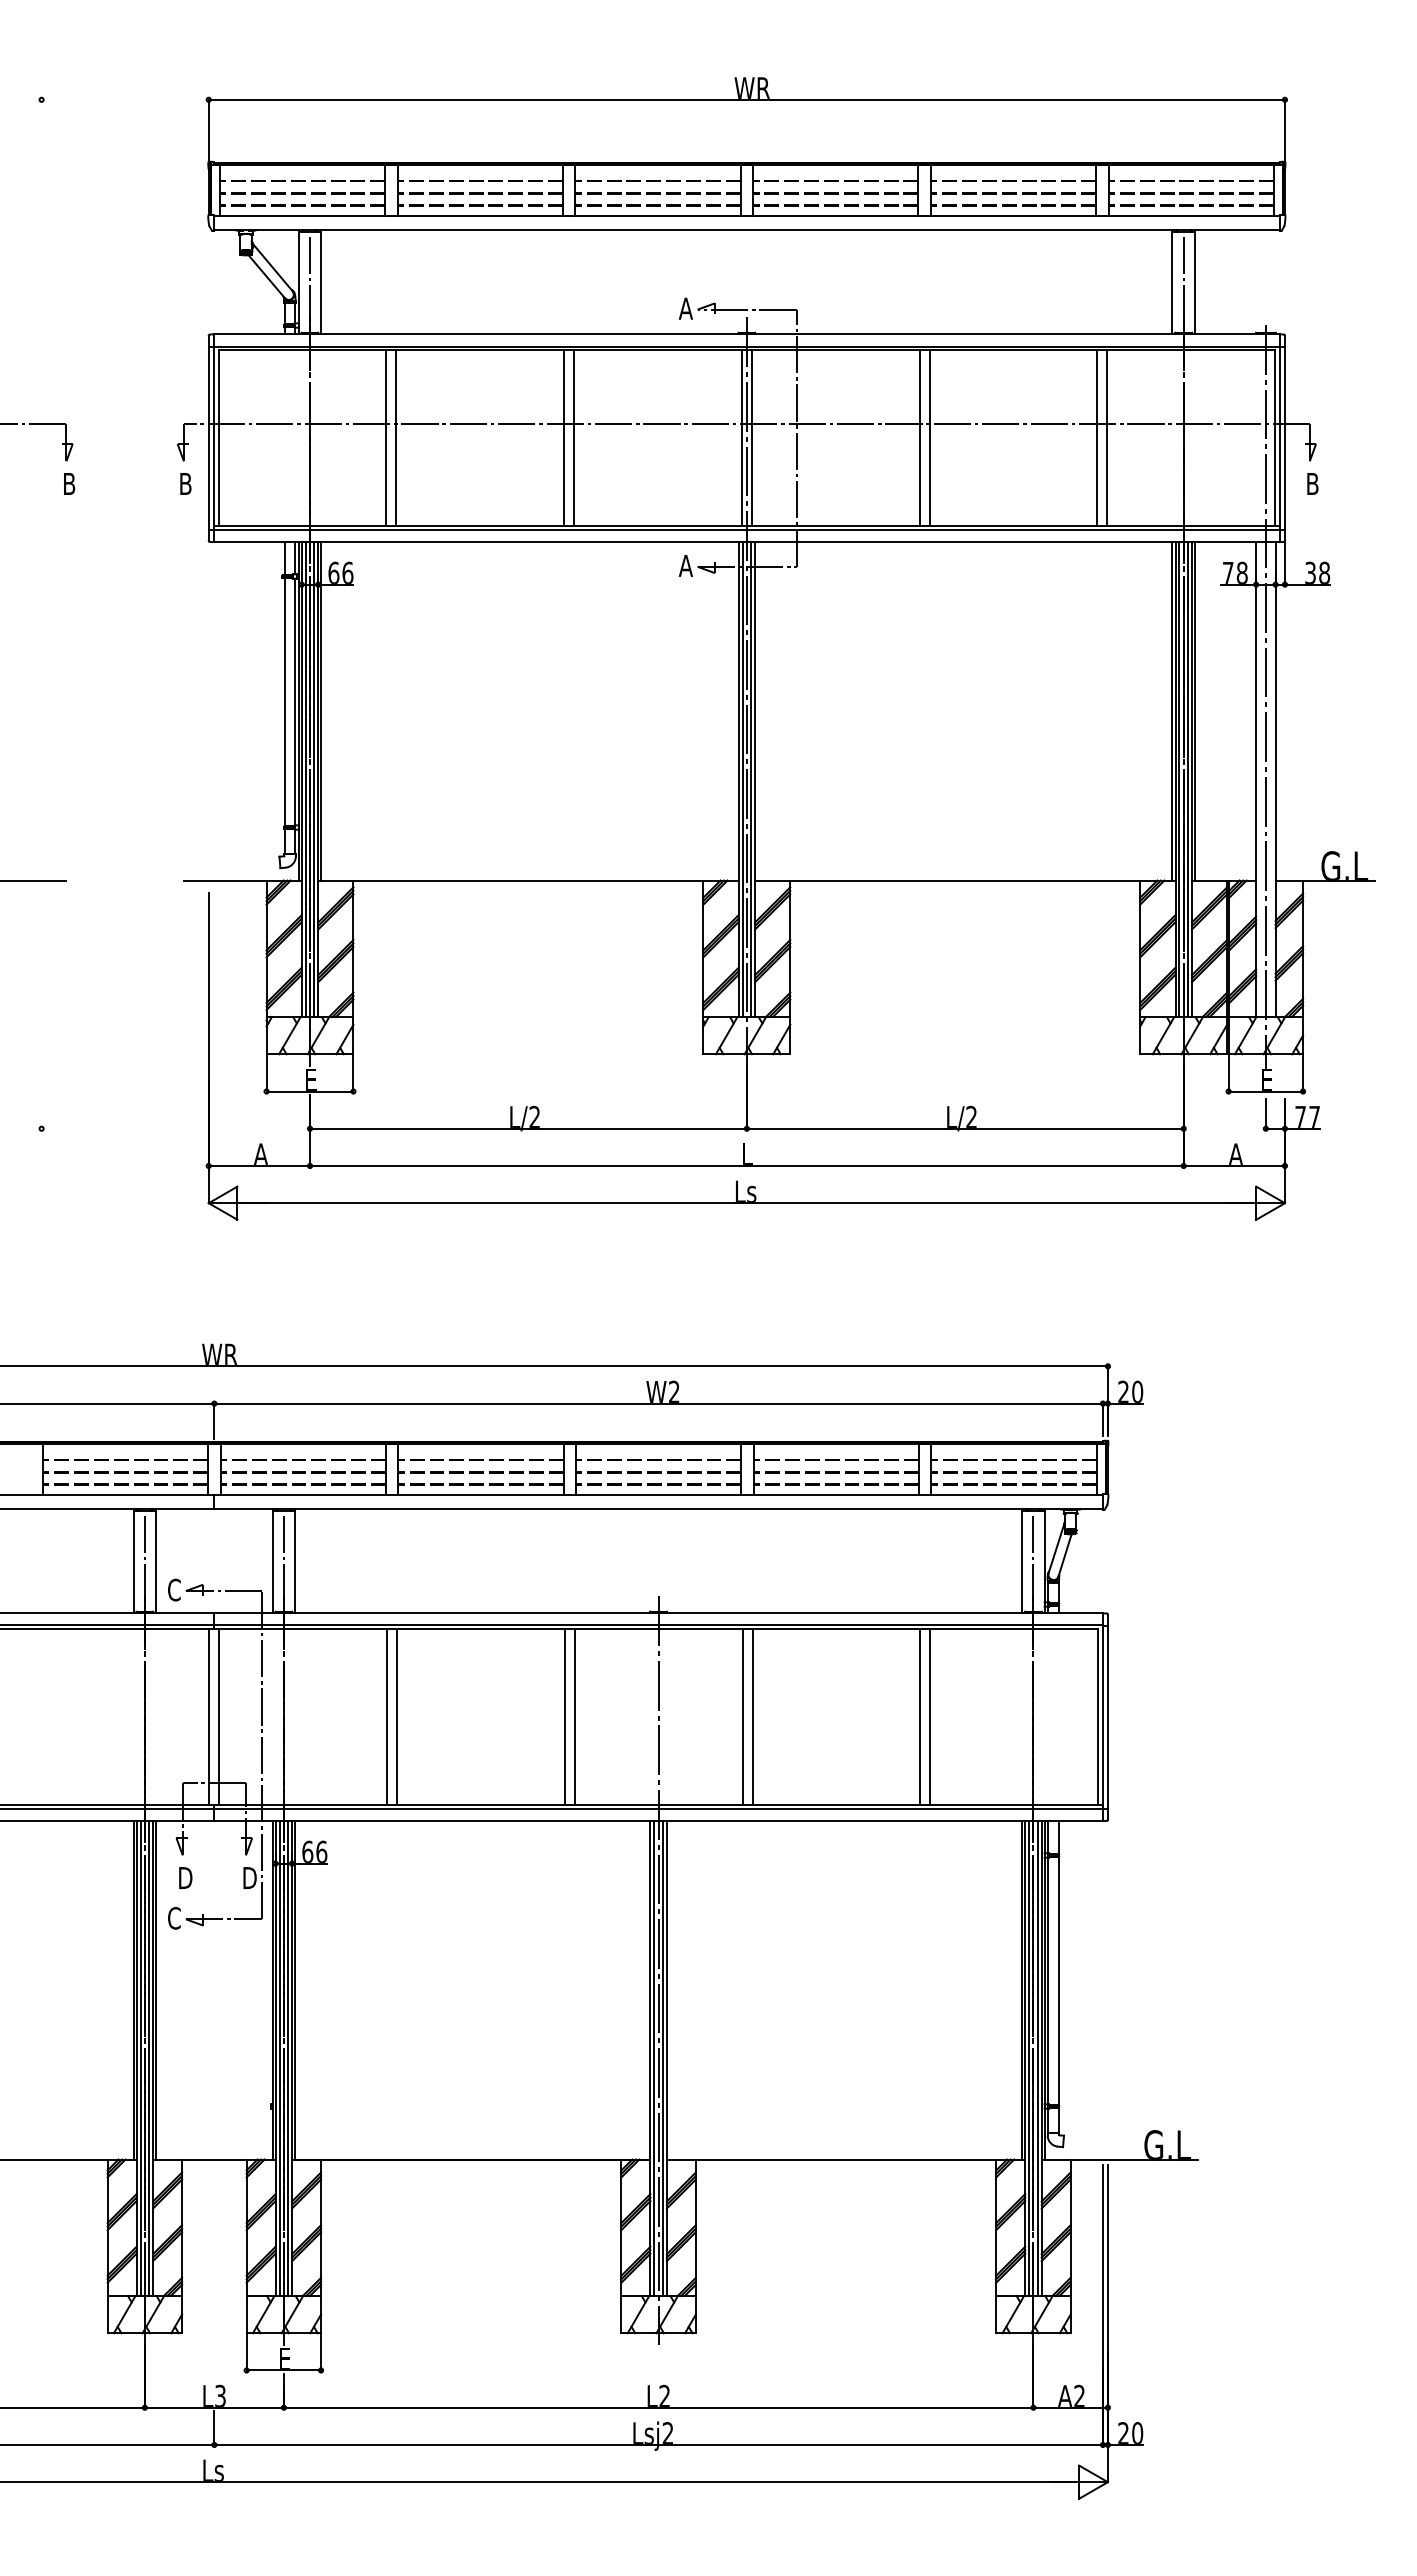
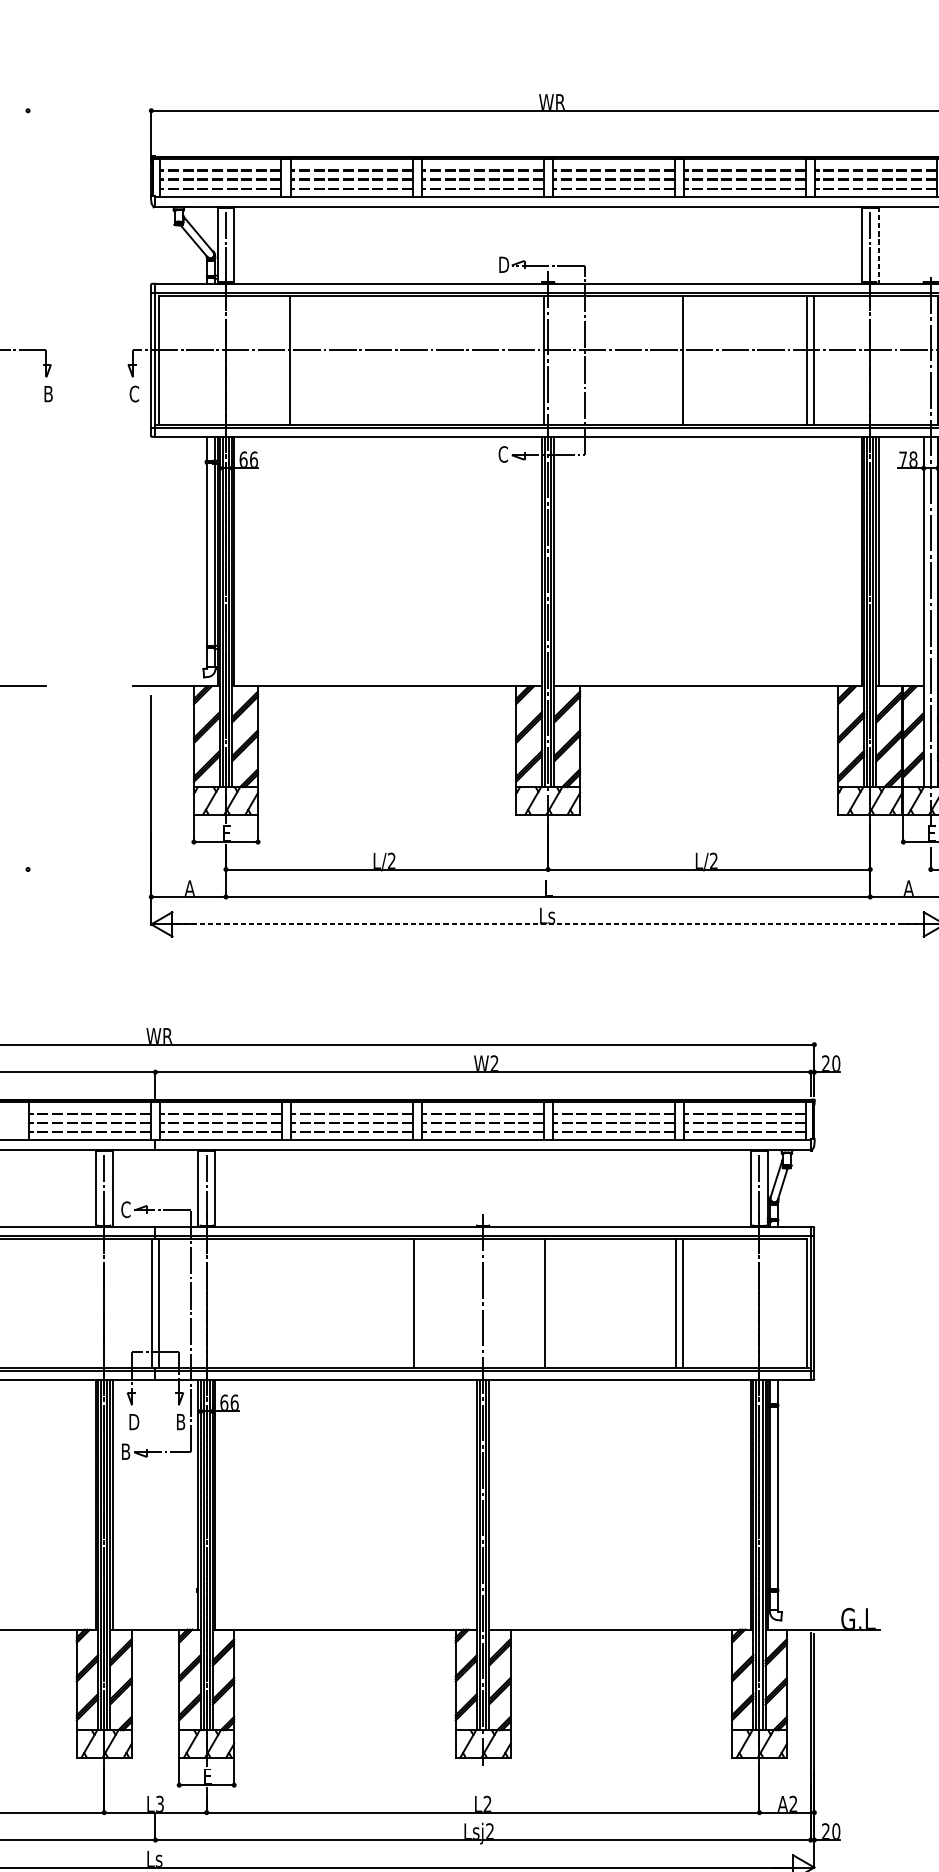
line: (1194, 282) -> (878, 245), solid -> dashed
text: (685, 308) -> (502, 264), A -> D
line: (386, 437) -> (282, 359), removed
line: (564, 437) -> (413, 359), removed
line: (574, 437) -> (421, 359), removed
line: (751, 437) -> (551, 359), removed
line: (919, 437) -> (675, 359), removed
text: (185, 483) -> (134, 393), B -> C
text: (685, 565) -> (502, 454), A -> C
line: (747, 1203) -> (548, 924), solid -> dashed
line: (387, 1716) -> (283, 1302), removed
line: (574, 1716) -> (421, 1302), removed
line: (752, 1716) -> (552, 1302), removed
line: (397, 1717) -> (290, 1303), removed
text: (250, 1877) -> (182, 1421), D -> B
text: (174, 1918) -> (126, 1451), C -> B

